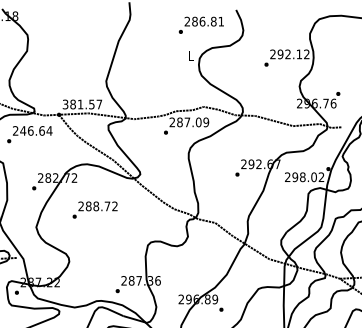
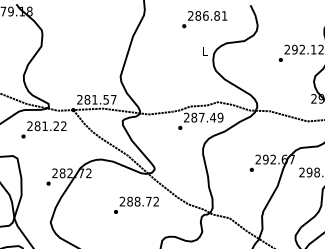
text: (200, 24) -> (203, 18), moved
text: (65, 104) -> (79, 99), 381.57 -> 281.57
text: (198, 122) -> (212, 117), 287.09 -> 287.49
text: (36, 130) -> (50, 125), 246.64 -> 281.22
text: (94, 209) -> (135, 204), moved

